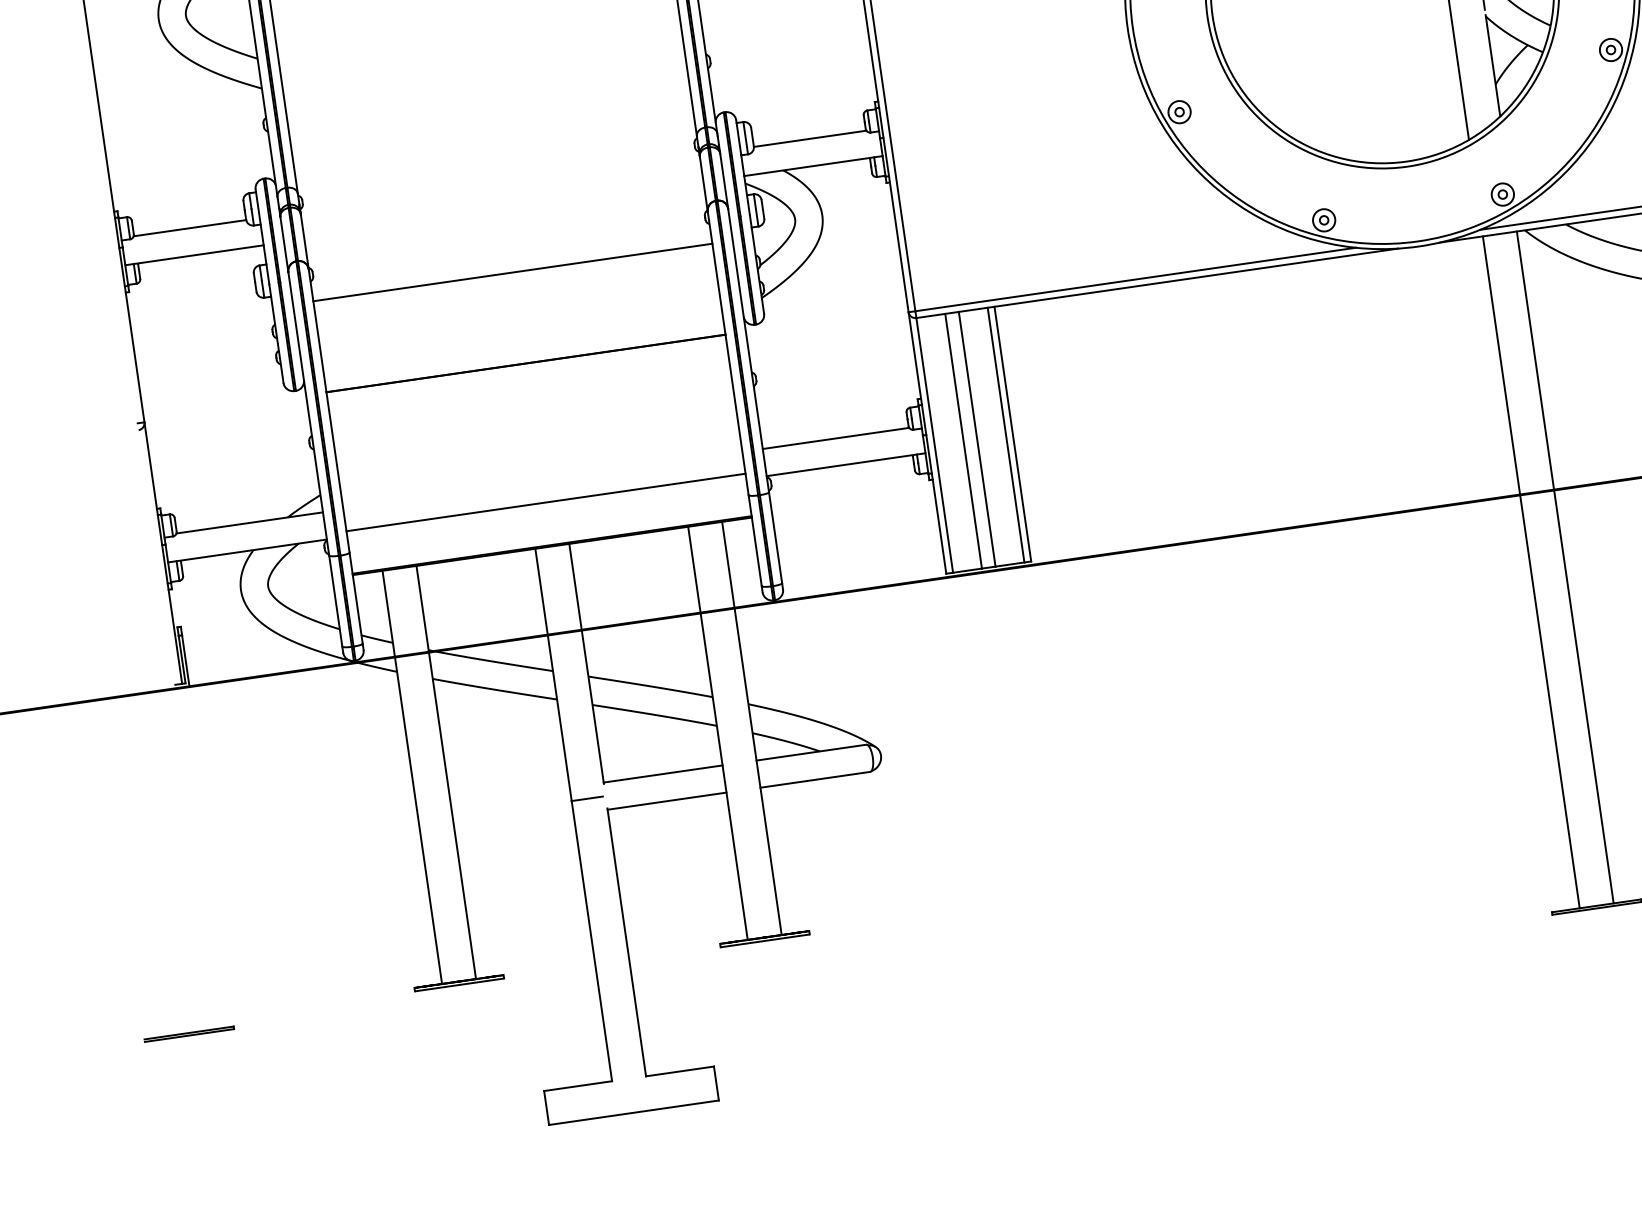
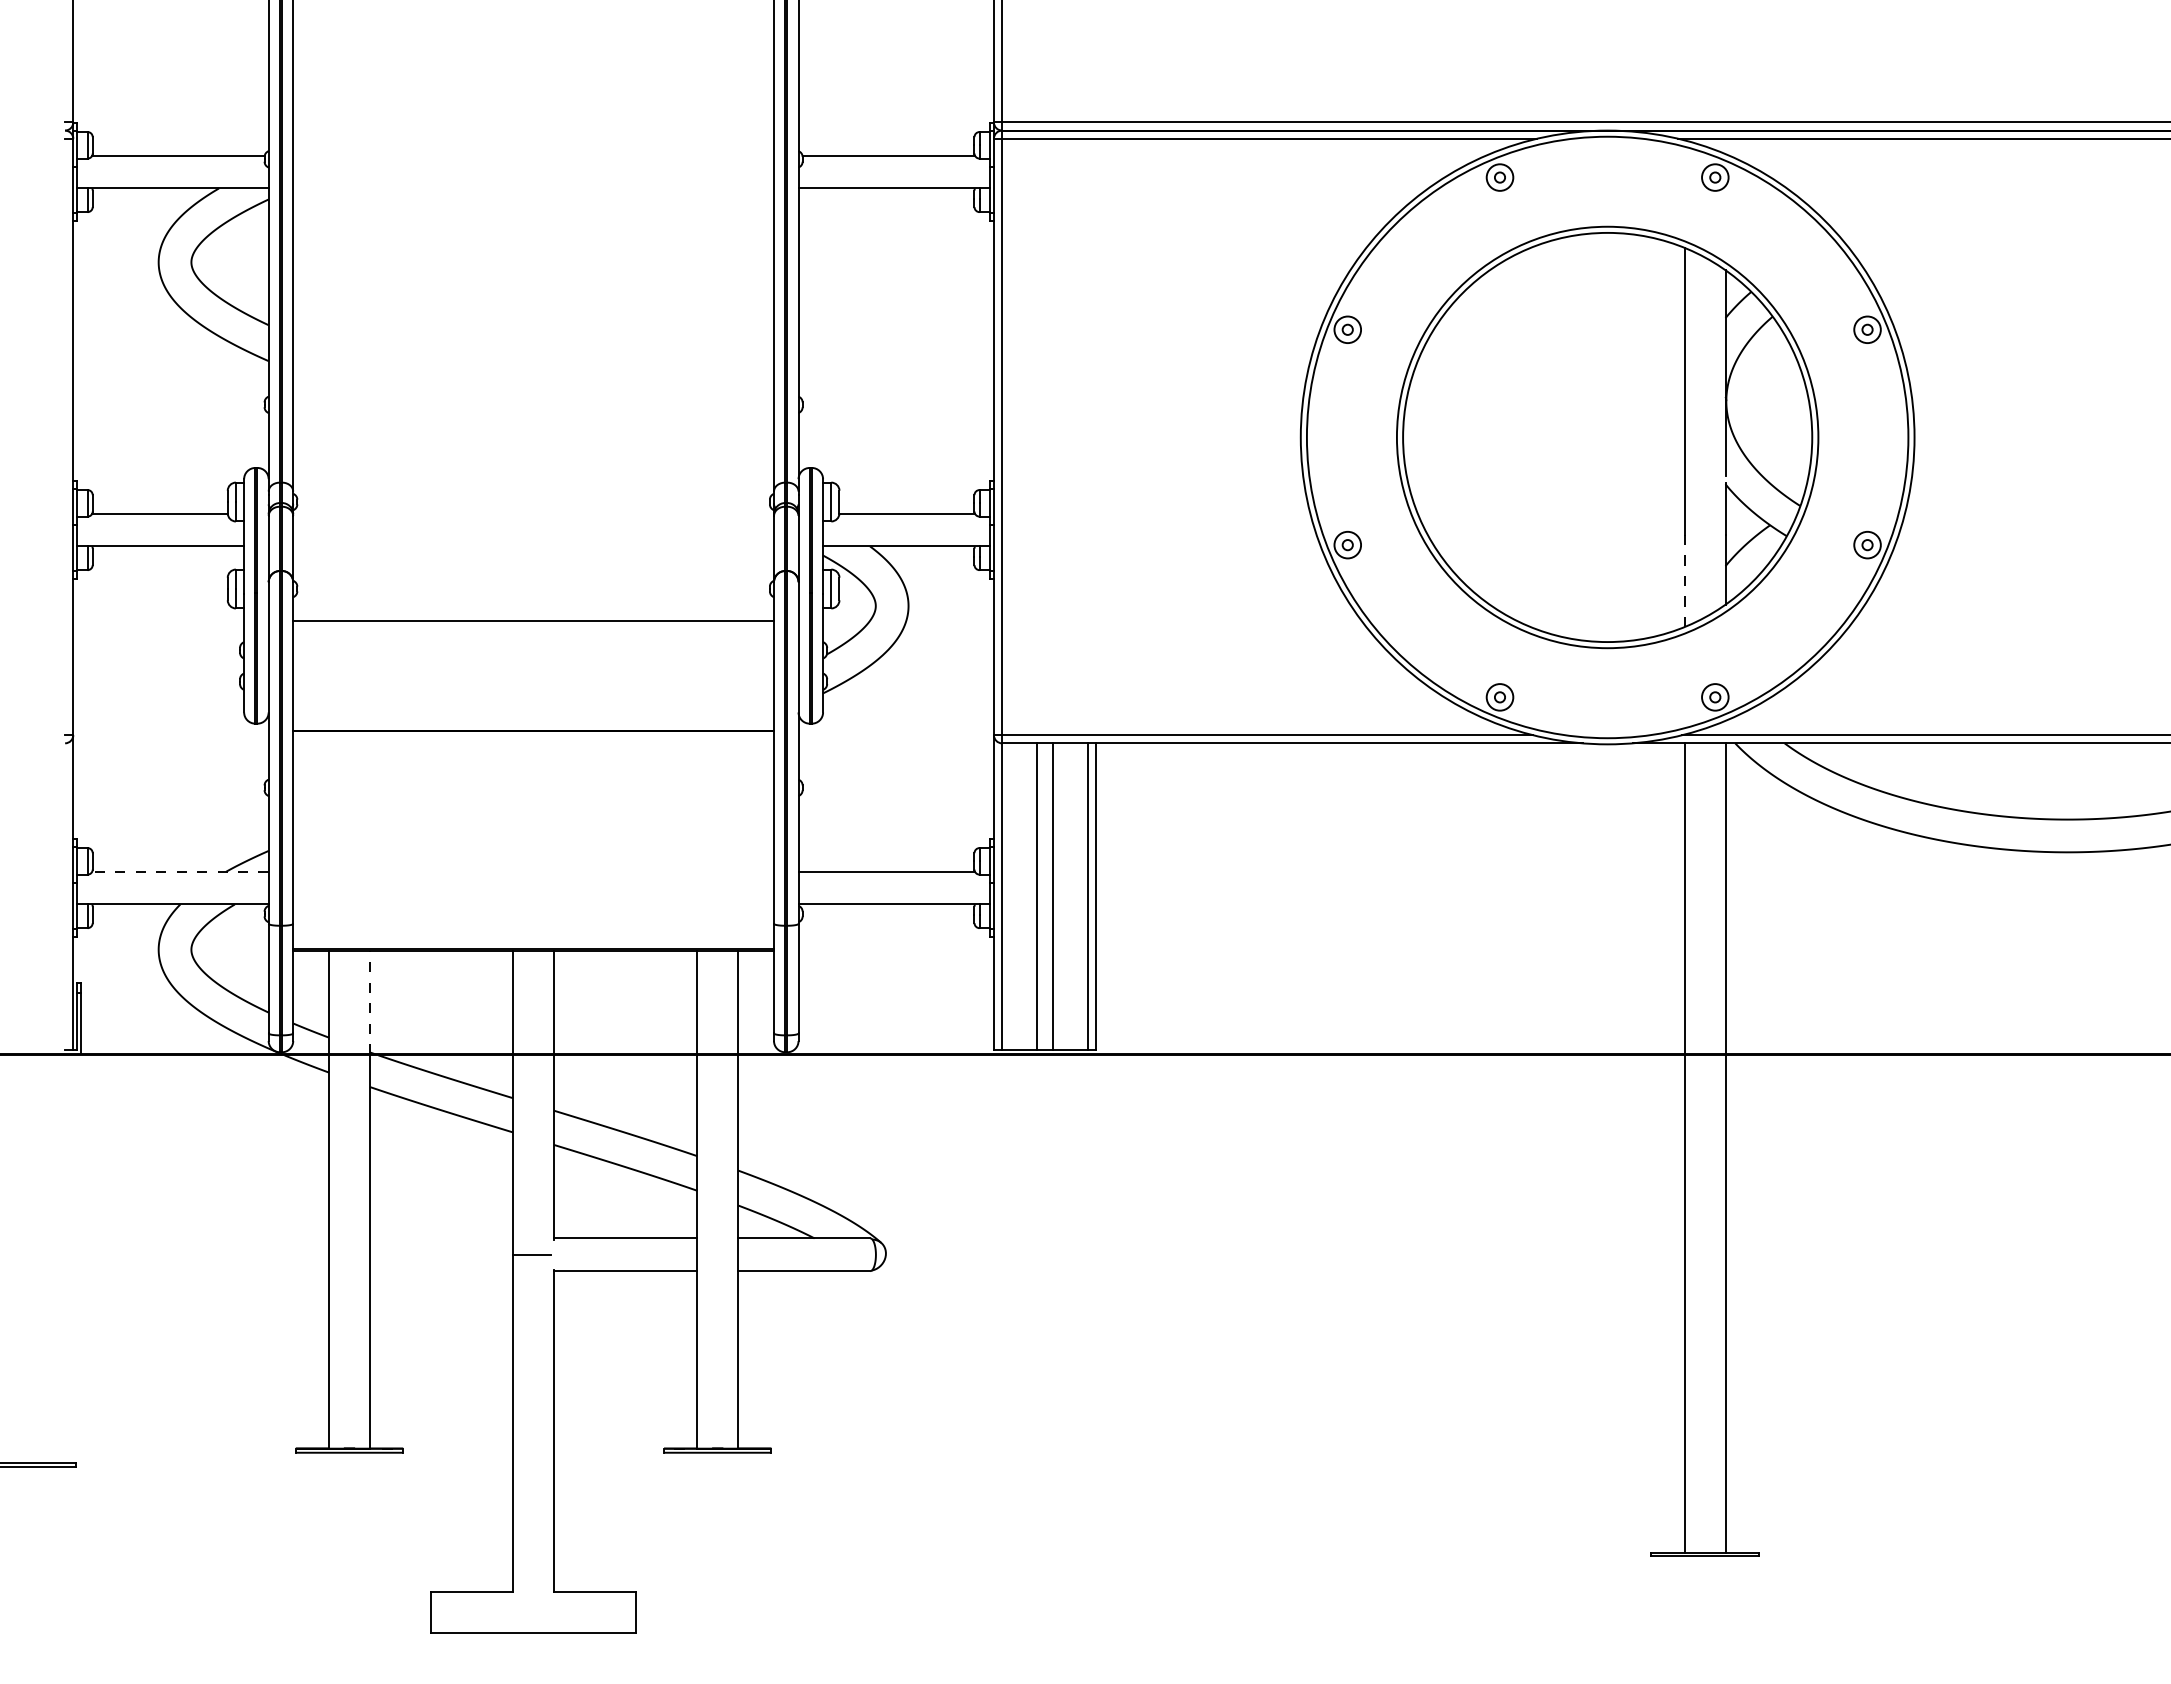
line: (1463, 102) -> (1684, 581), solid -> dashed
line: (545, 502) -> (533, 898), removed
line: (248, 522) -> (179, 871), solid -> dashed
line: (422, 608) -> (369, 1002), solid -> dashed

